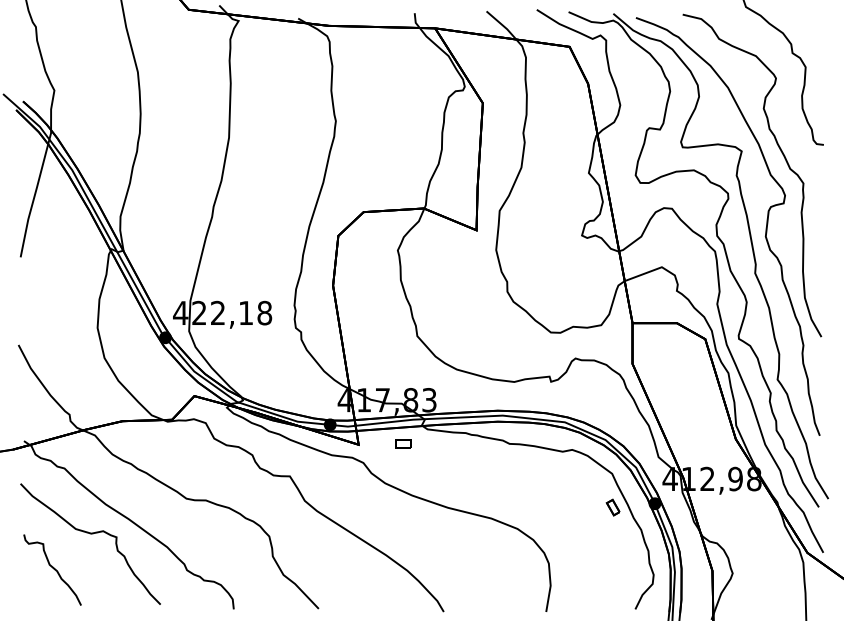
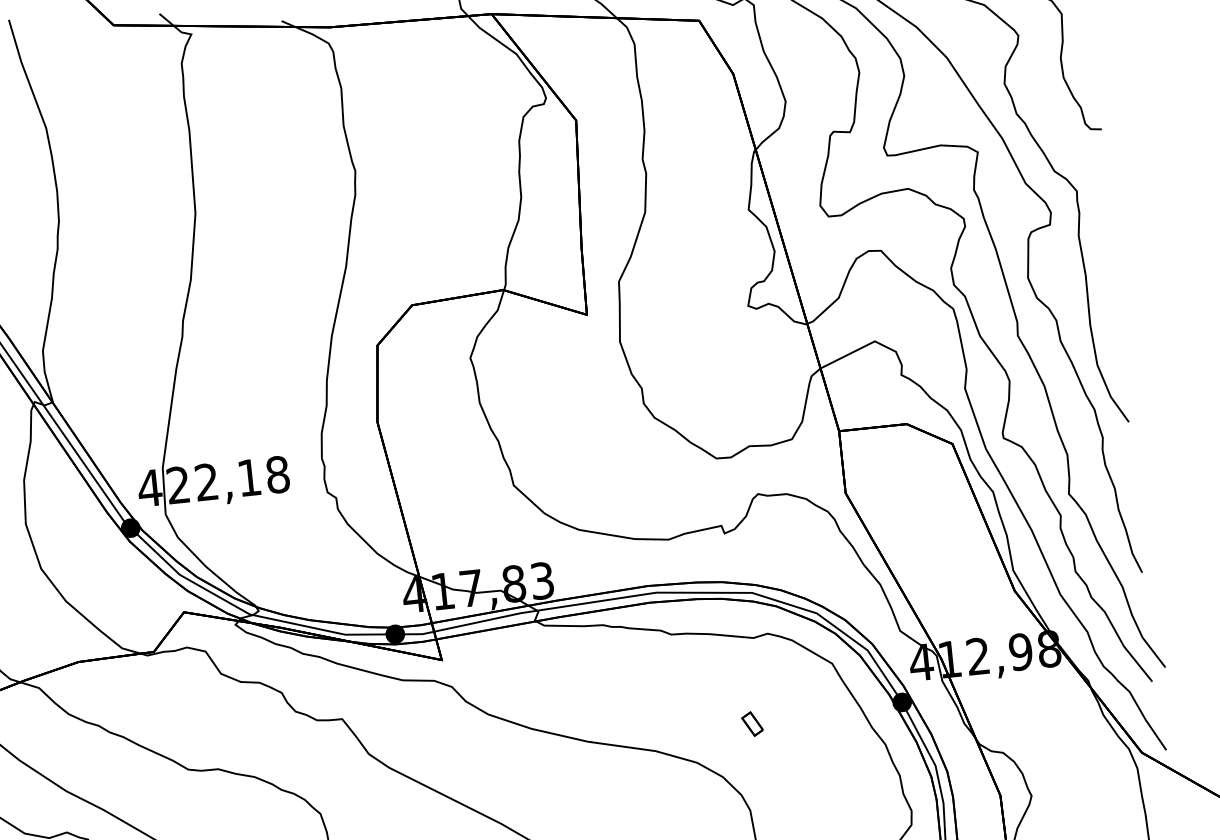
part: (403, 443) -> (509, 650), removed
part: (612, 507) -> (751, 724), moved

